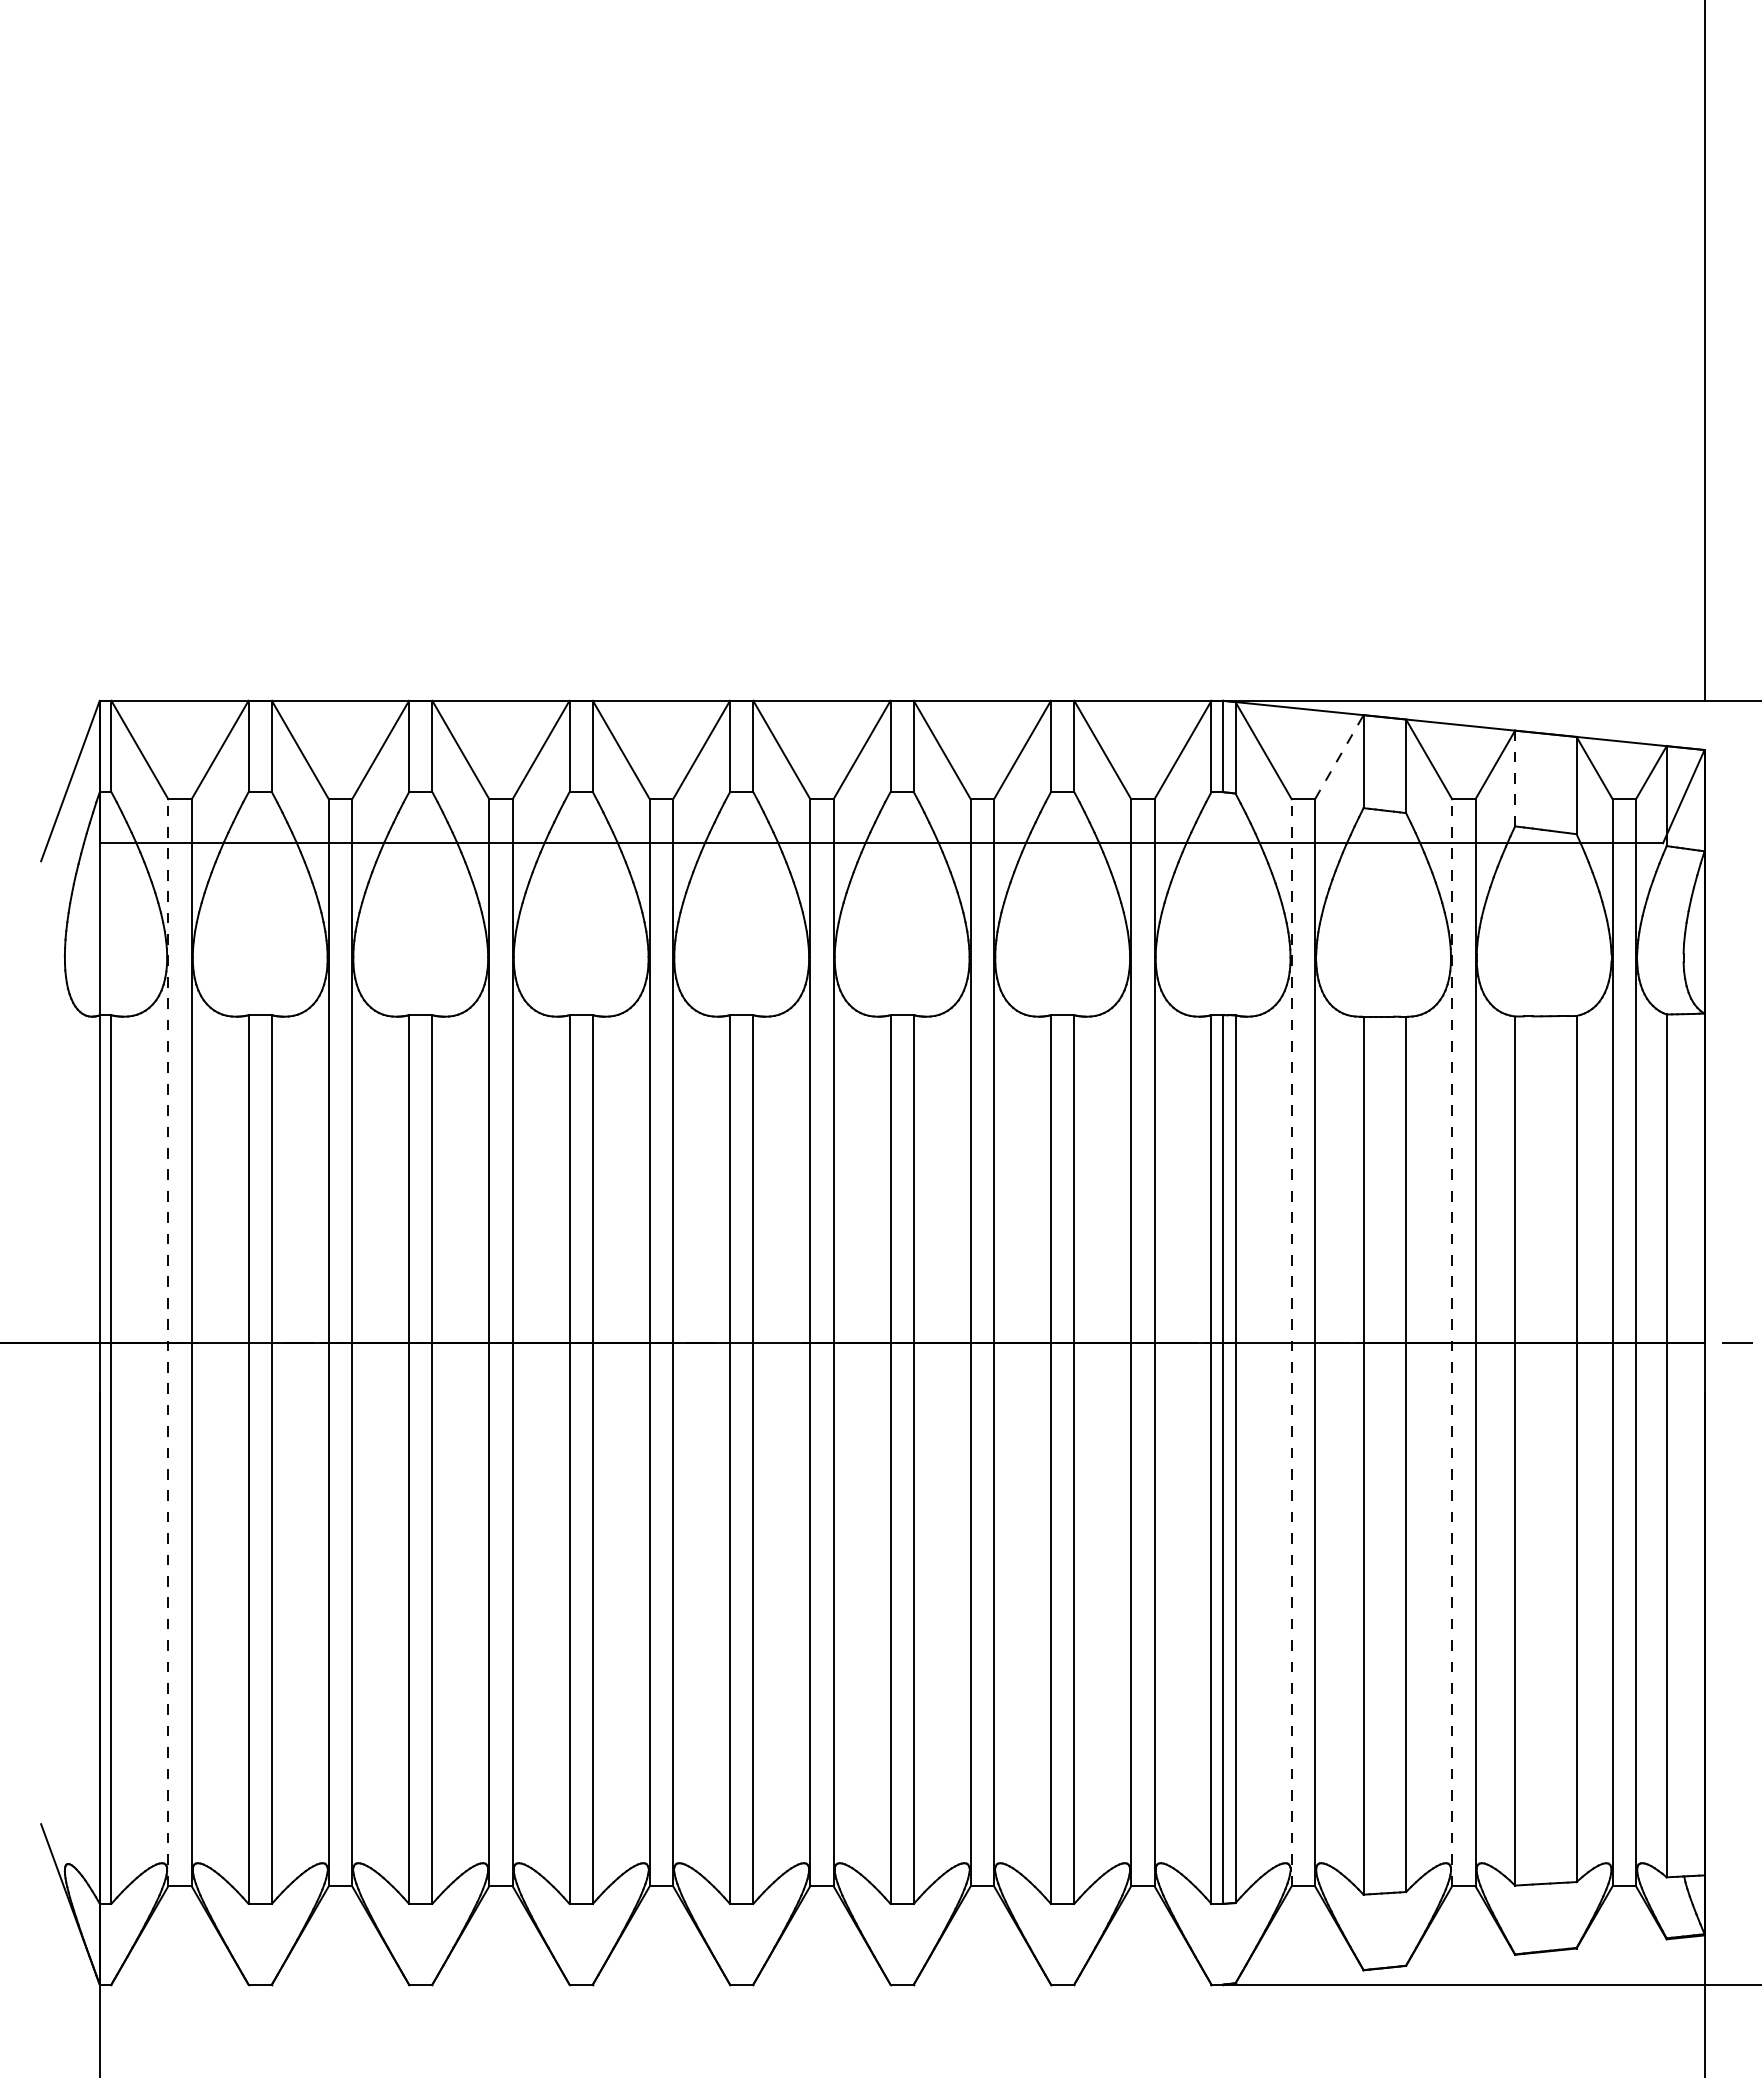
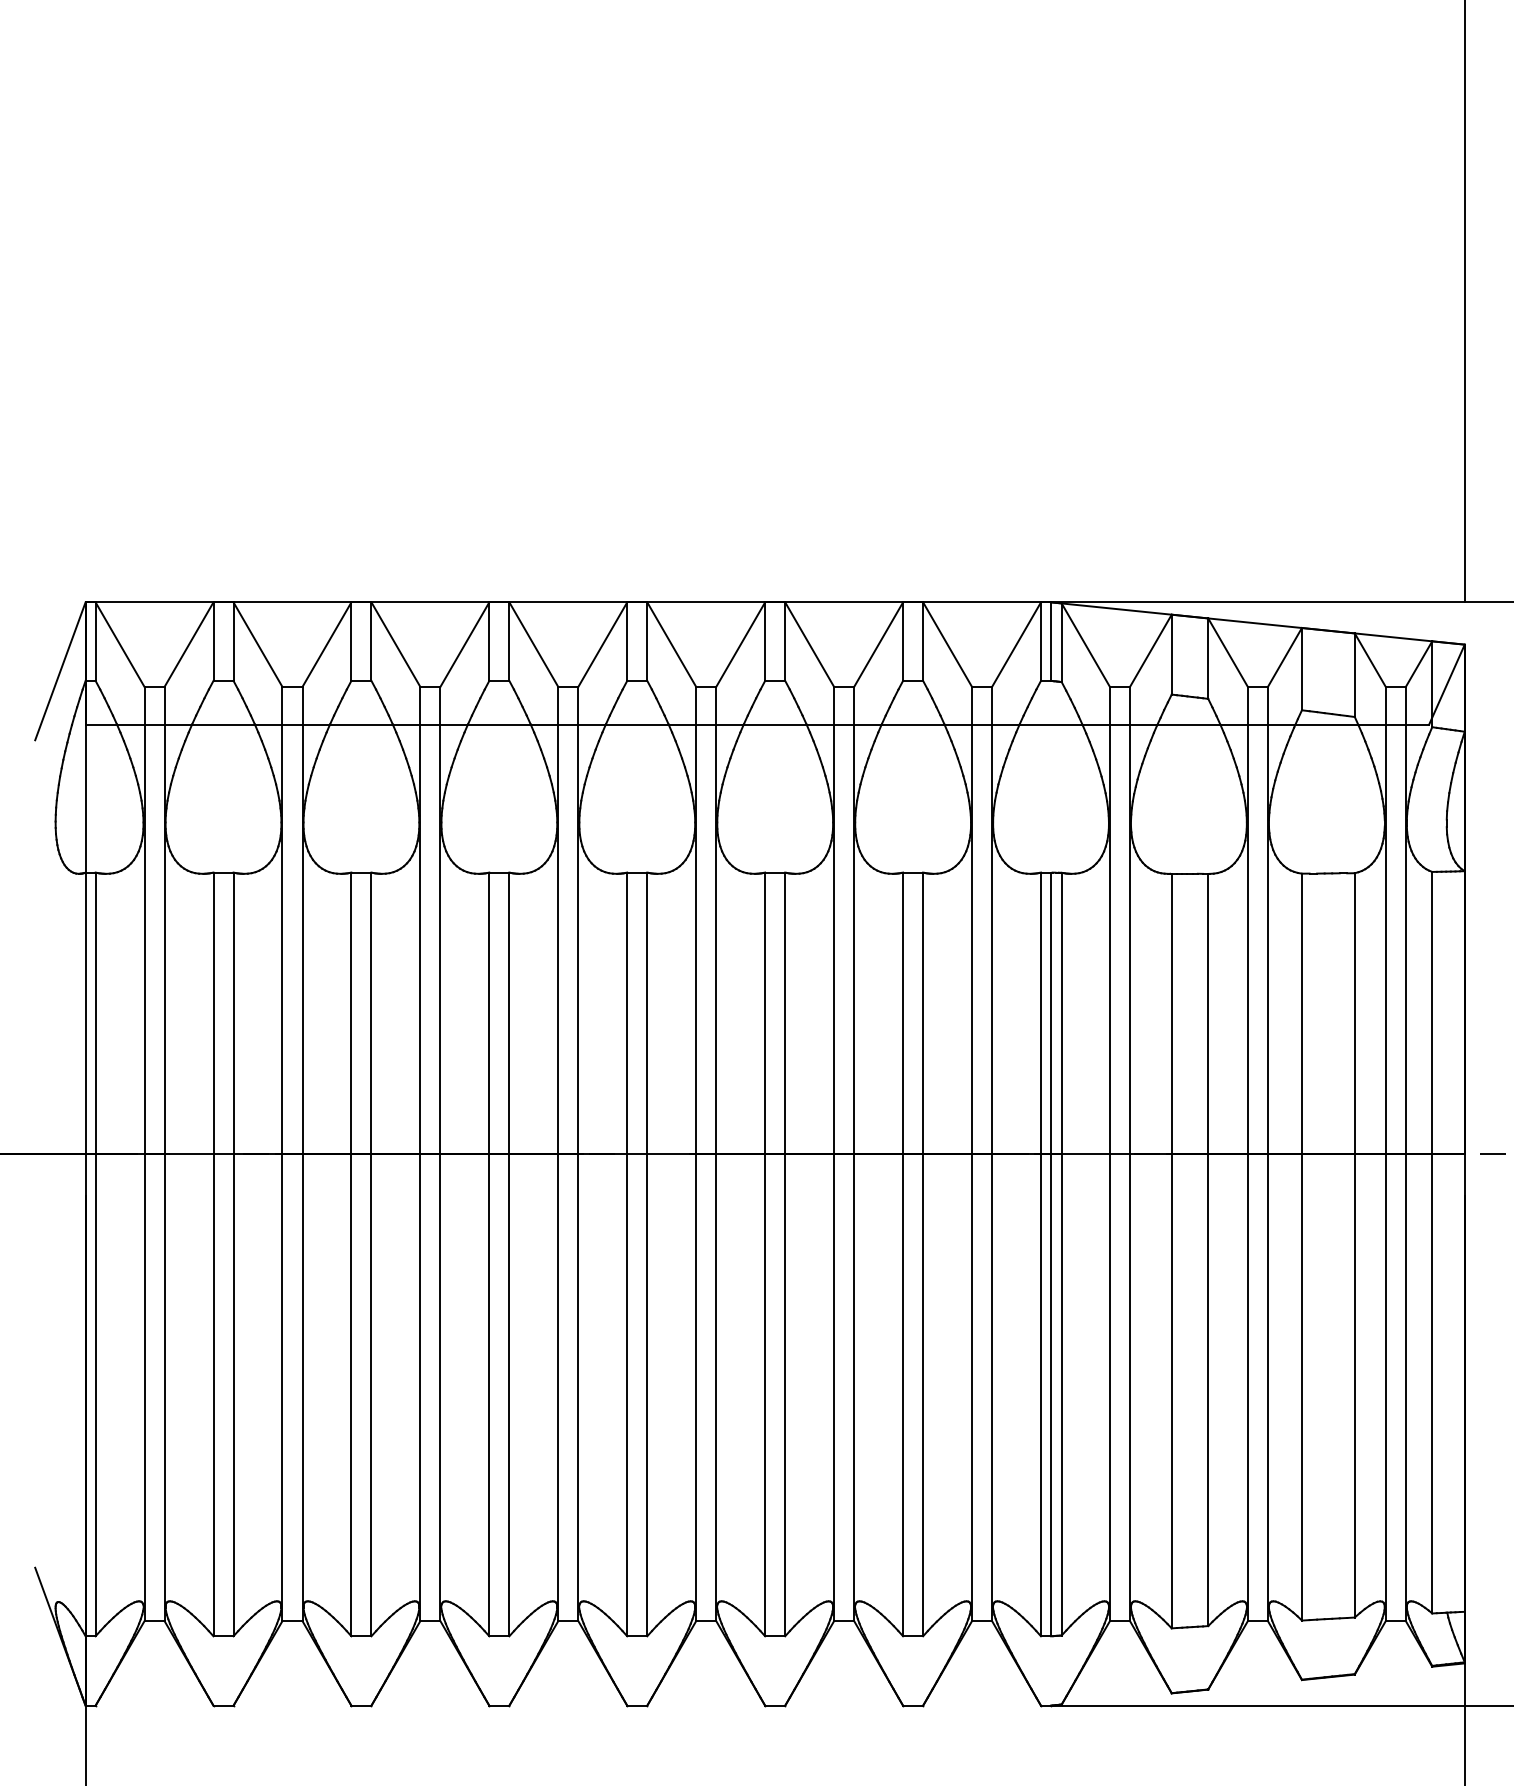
line: (1339, 757) -> (1151, 651), dashed -> solid
line: (1515, 778) -> (1302, 669), dashed -> solid
line: (168, 1342) -> (144, 1153), dashed -> solid
line: (1291, 1342) -> (1109, 1153), dashed -> solid
line: (1452, 1342) -> (1248, 1153), dashed -> solid

